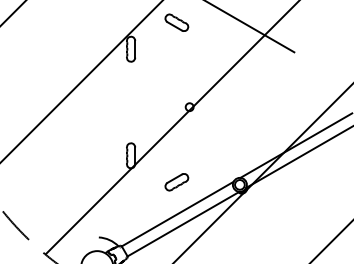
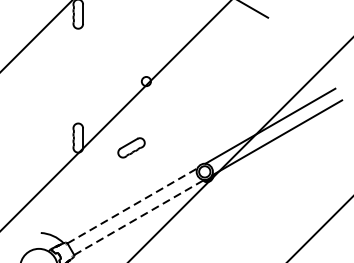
part: (176, 182) -> (131, 148), moved
line: (177, 214) -> (132, 206), solid -> dashed
line: (183, 224) -> (139, 217), solid -> dashed

